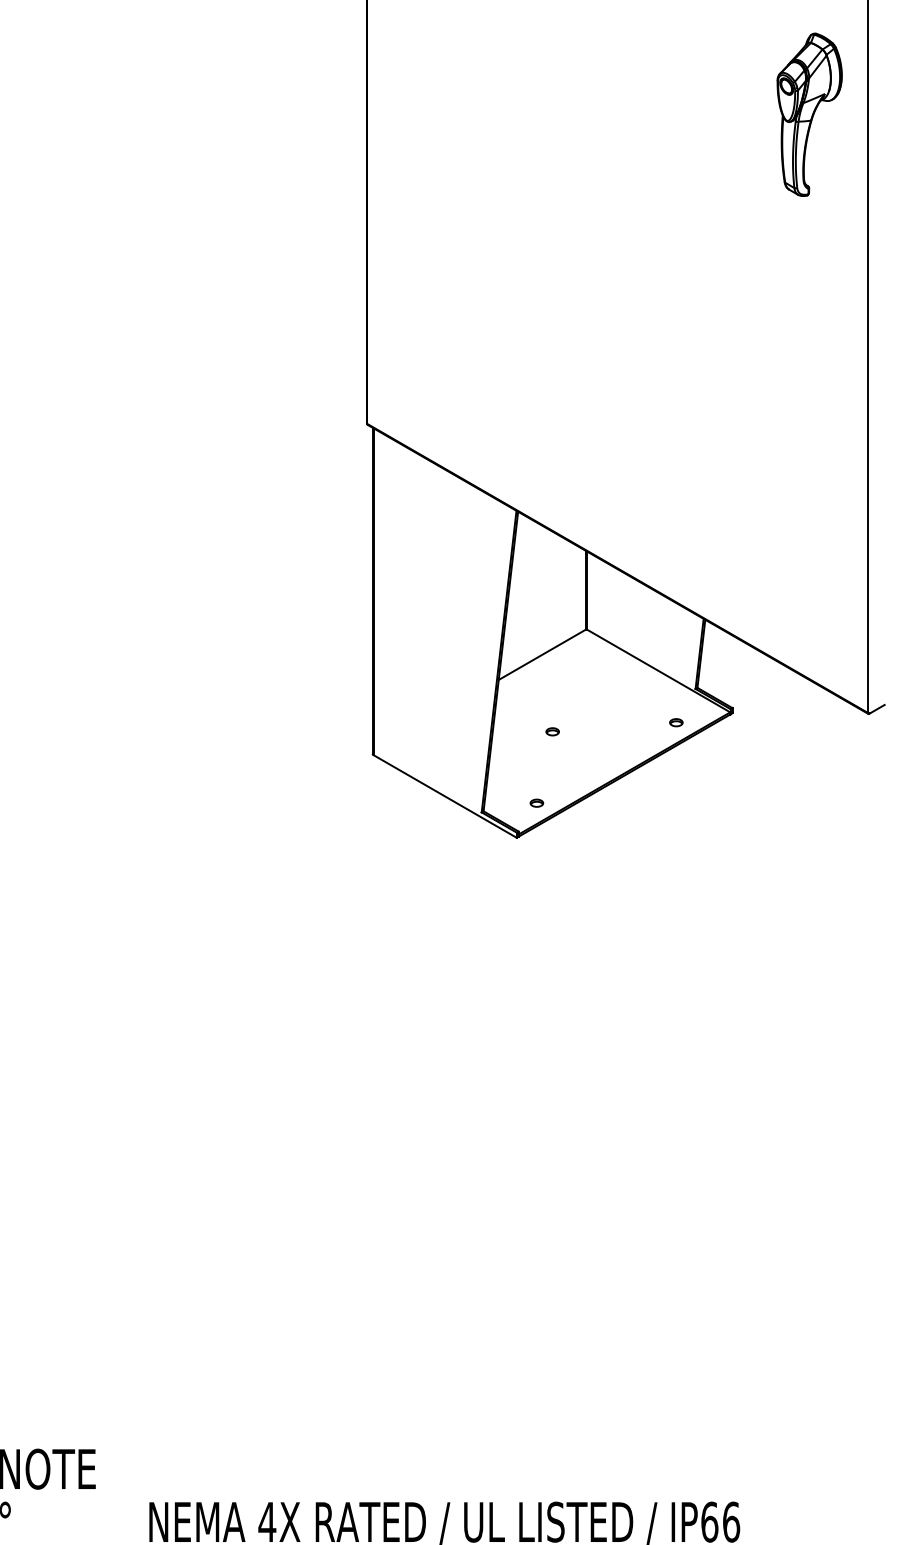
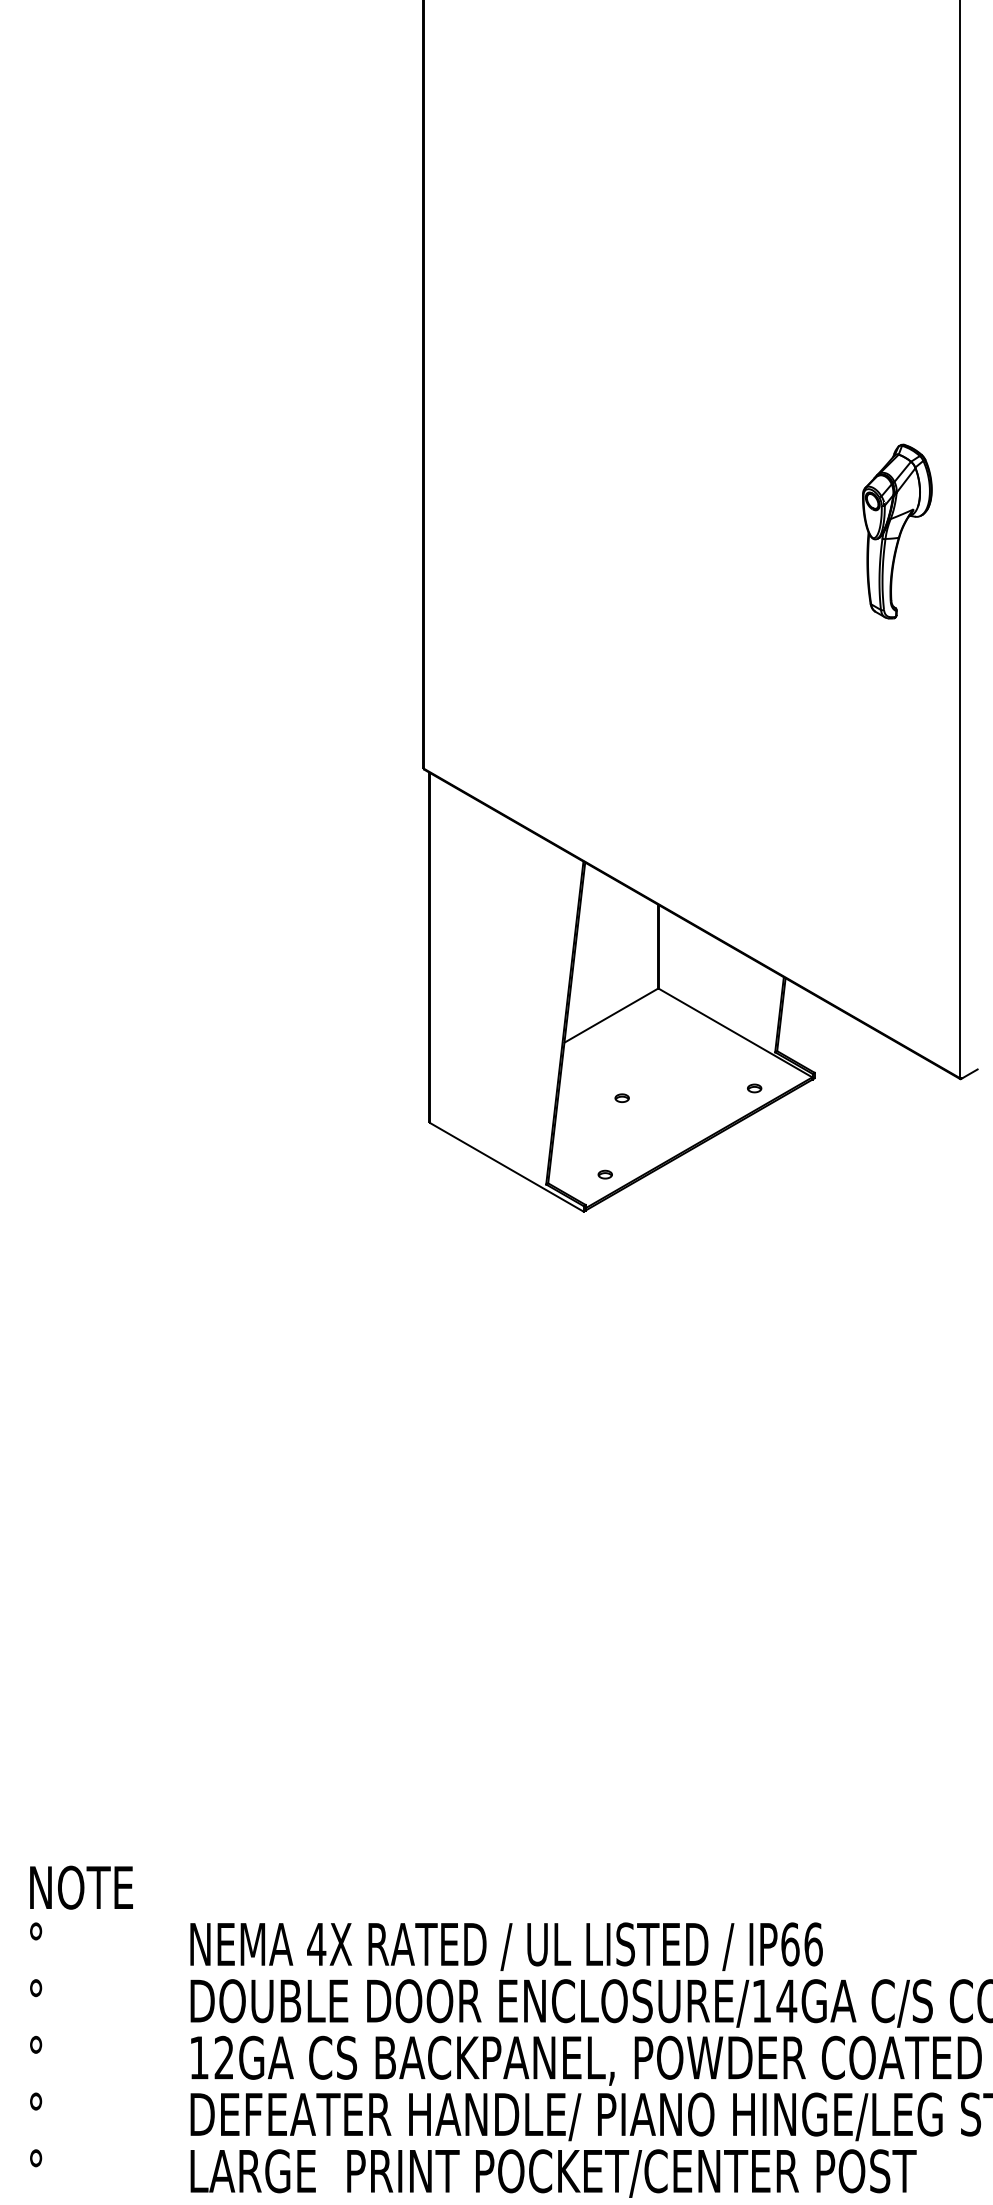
part: (809, 114) -> (897, 531), moved

